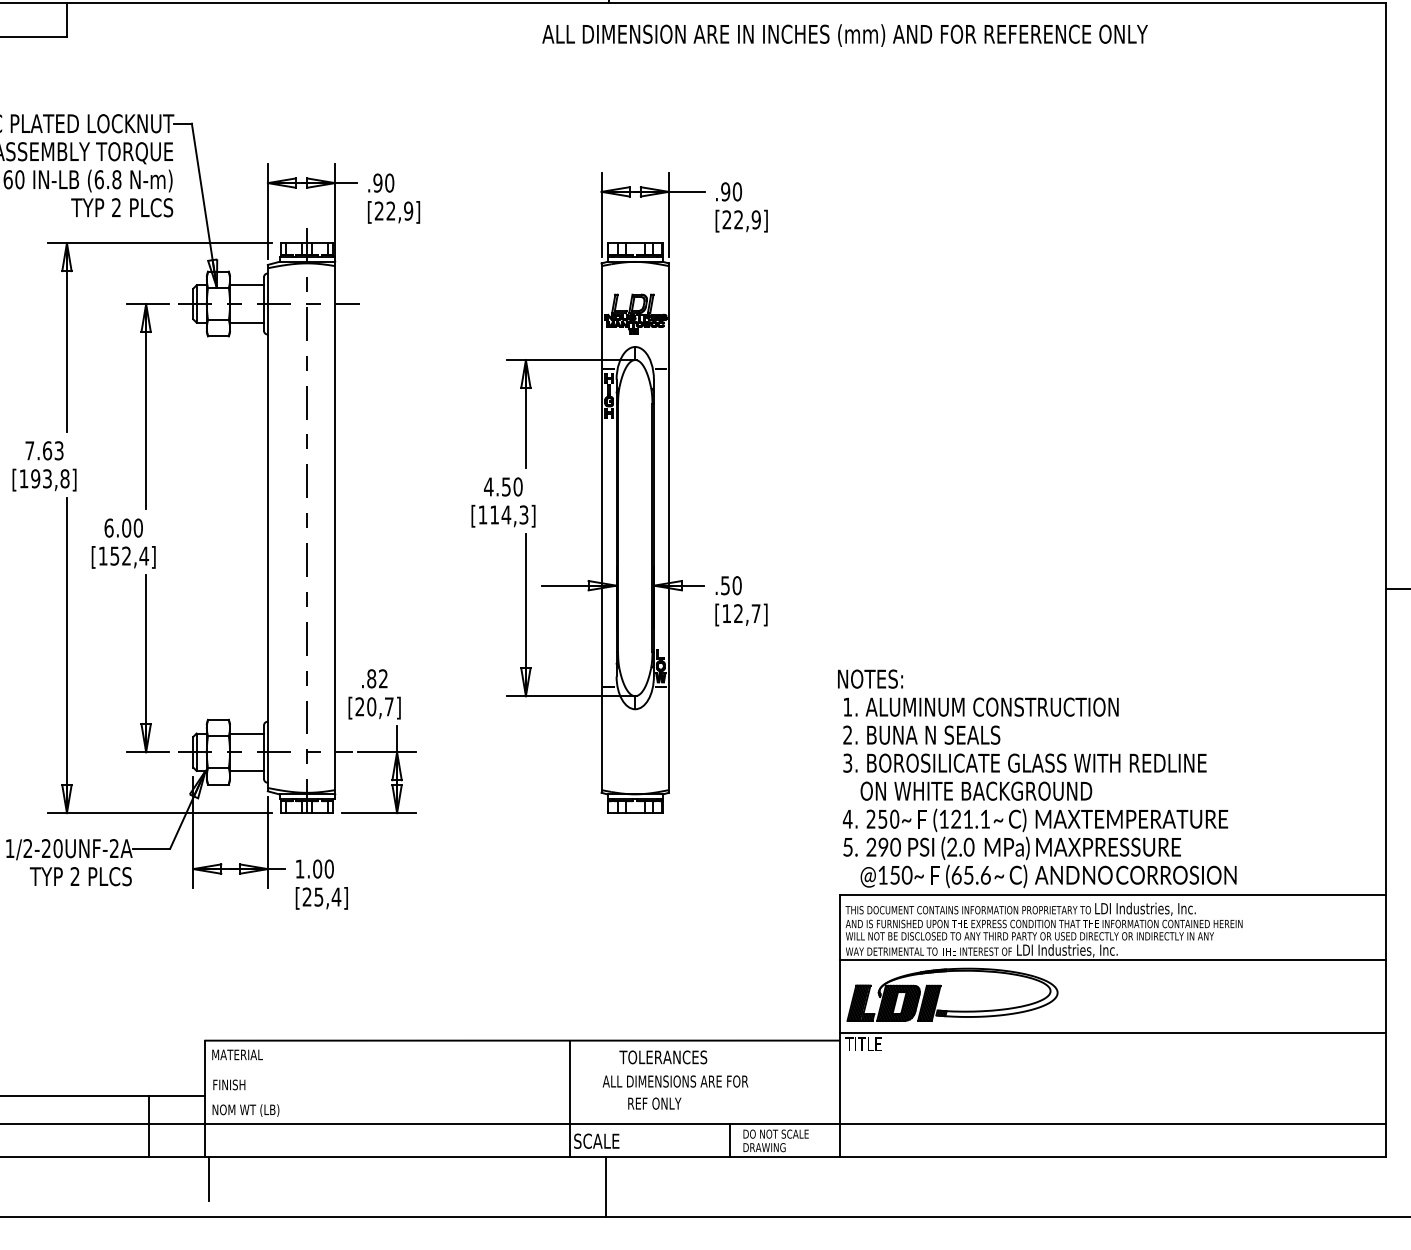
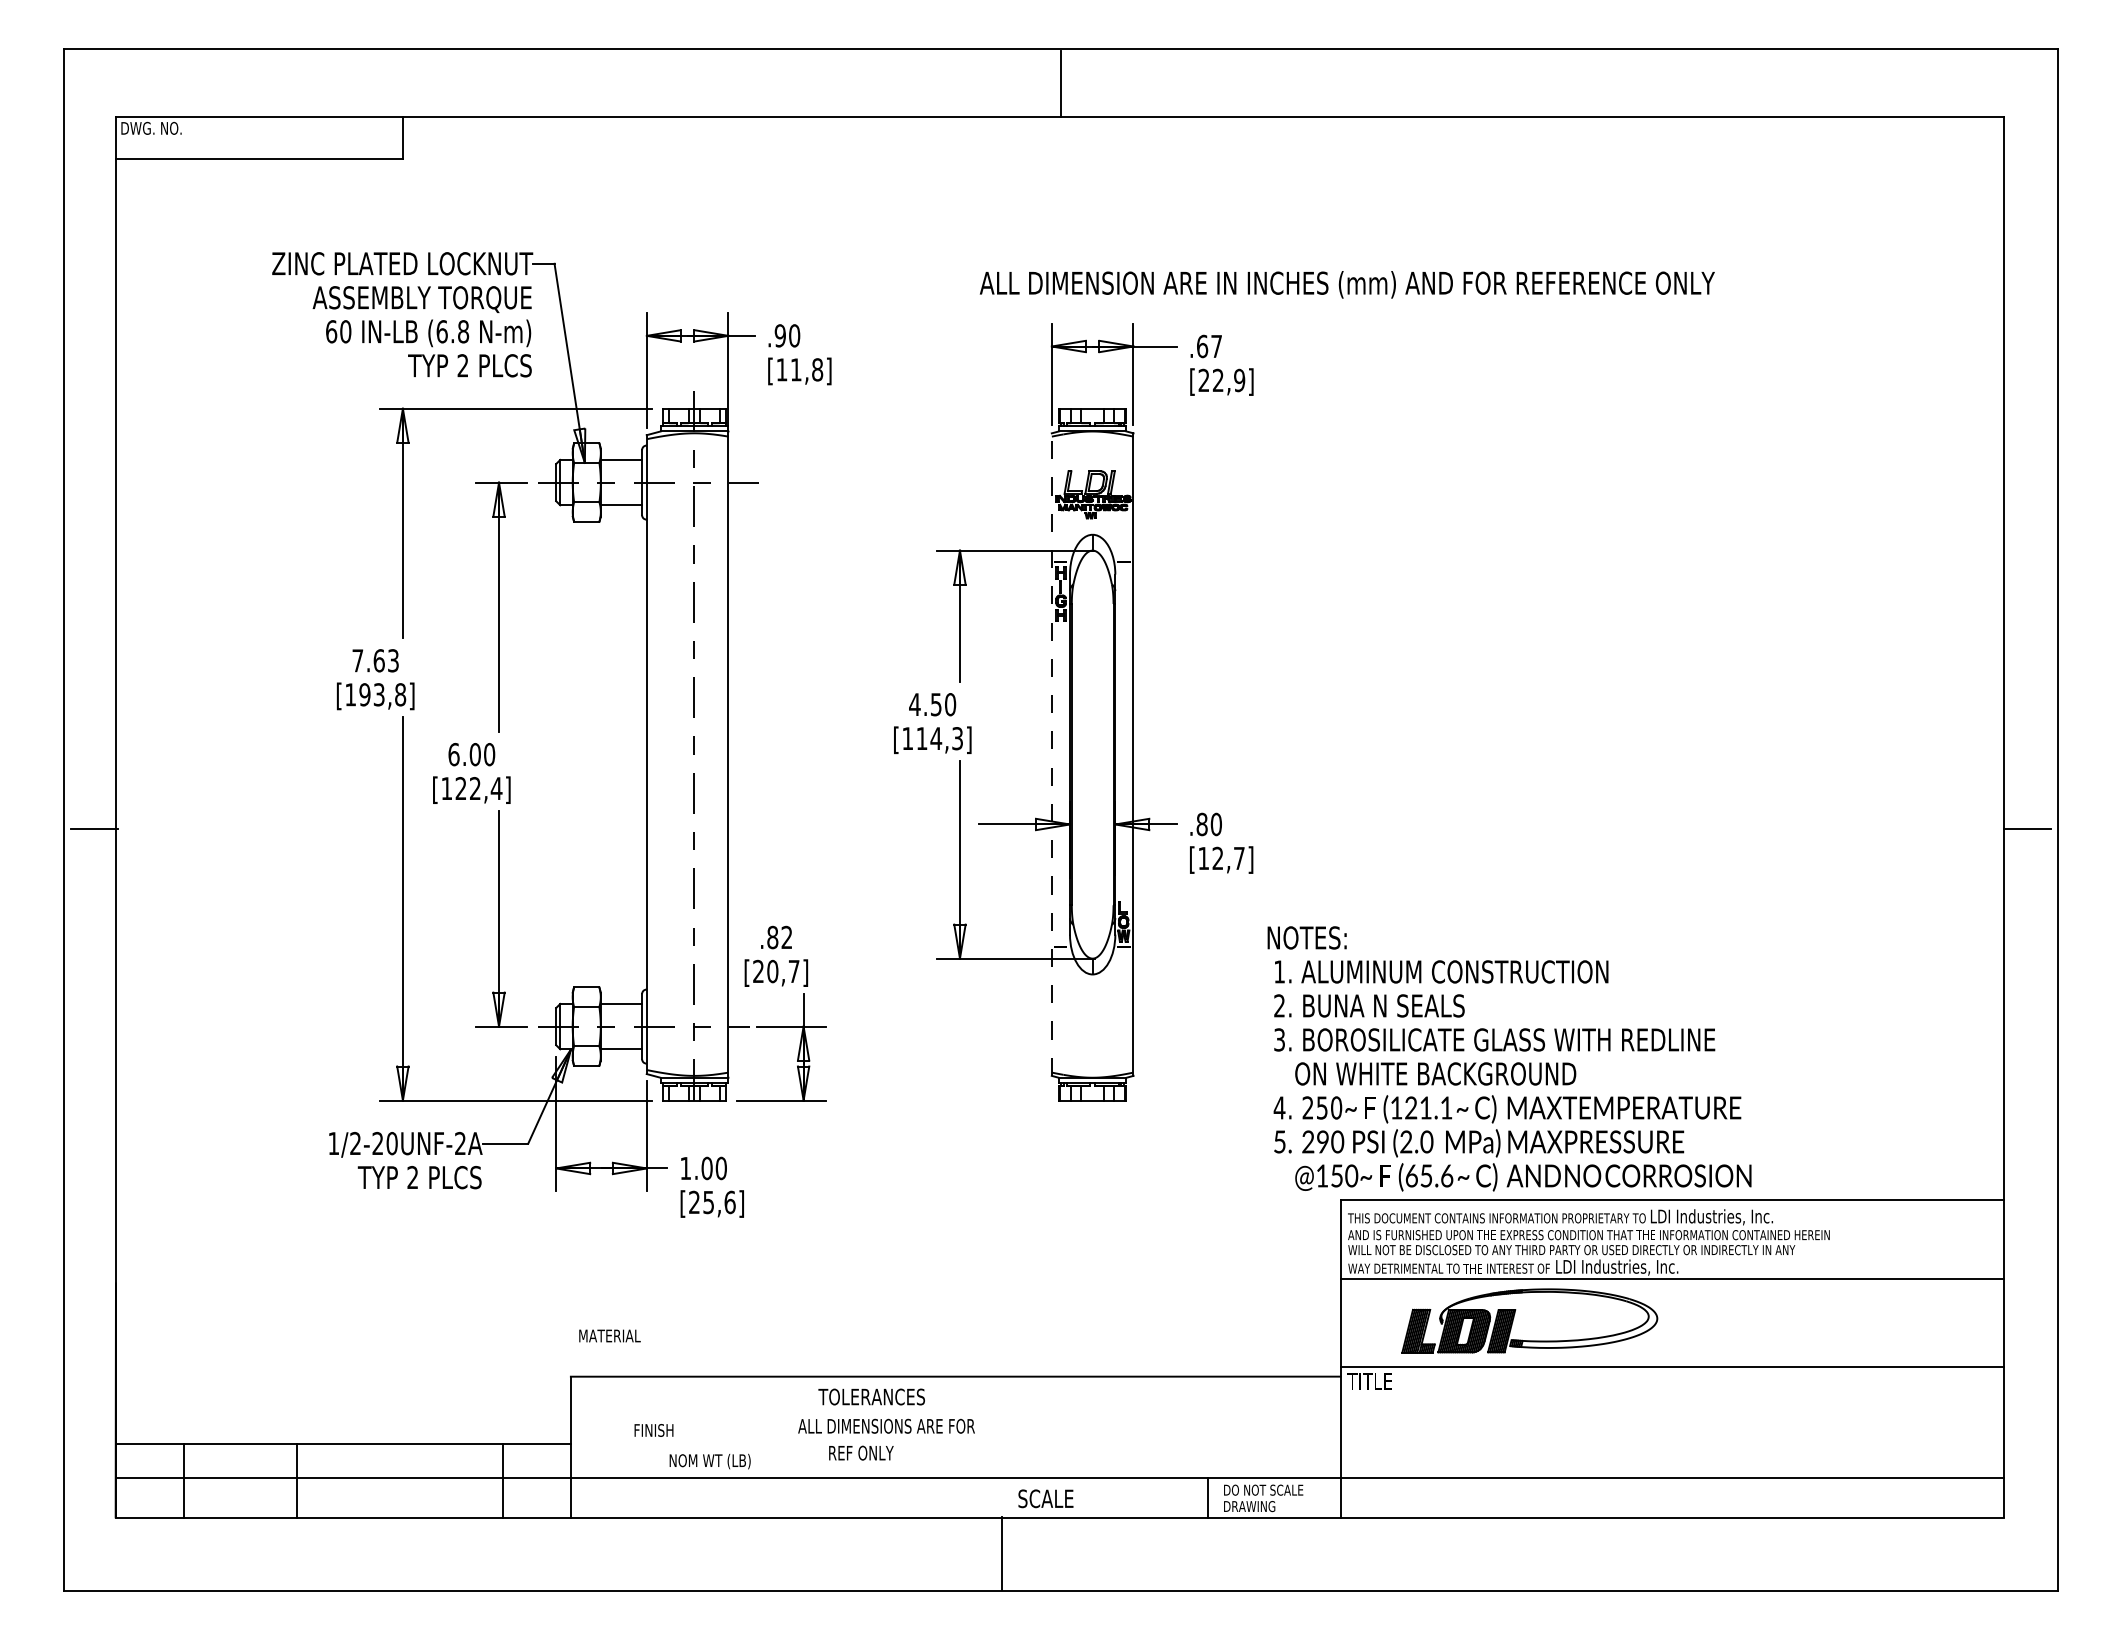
text: (844, 35) -> (1346, 284), moved
text: (731, 191) -> (1209, 346), .90 -> .67
text: (393, 210) -> (799, 369), [22,9] -> [11,8]
line: (601, 528) -> (1051, 754), solid -> dashed
text: (114, 556) -> (460, 788), [152,4] -> [122,4]
text: (724, 585) -> (1201, 824), .50 -> .80
text: (1037, 778) -> (1509, 1058), moved
text: (336, 897) -> (729, 1202), [25,4] -> [25,6]
part: (939, 991) -> (1514, 1317), moved
text: (237, 1054) -> (609, 1335), moved
text: (675, 1080) -> (886, 1424), moved
text: (228, 1084) -> (653, 1430), moved
line: (569, 1098) -> (1012, 1446), removed
text: (245, 1110) -> (709, 1461), moved
line: (208, 1178) -> (574, 1543), removed
line: (606, 1186) -> (1001, 1553), moved

